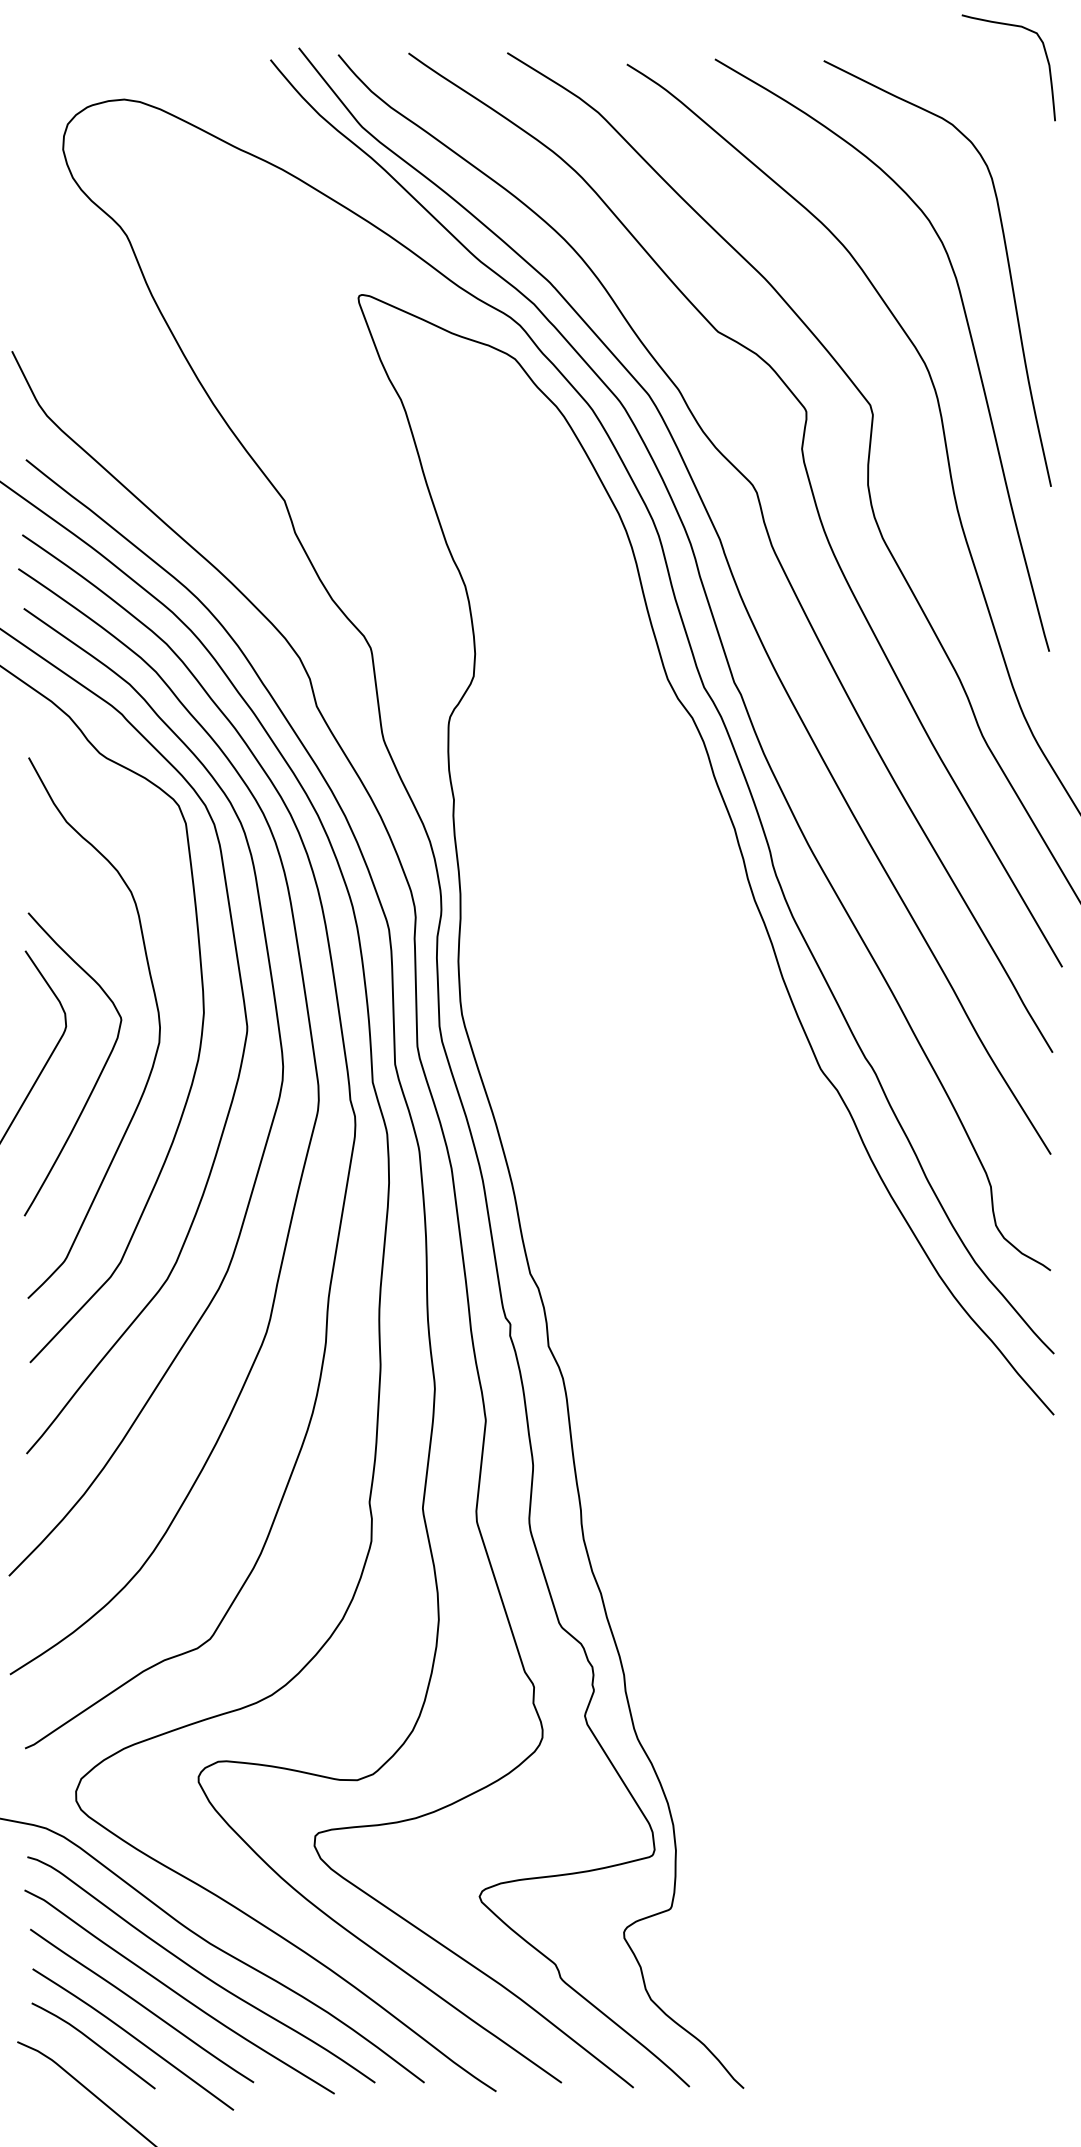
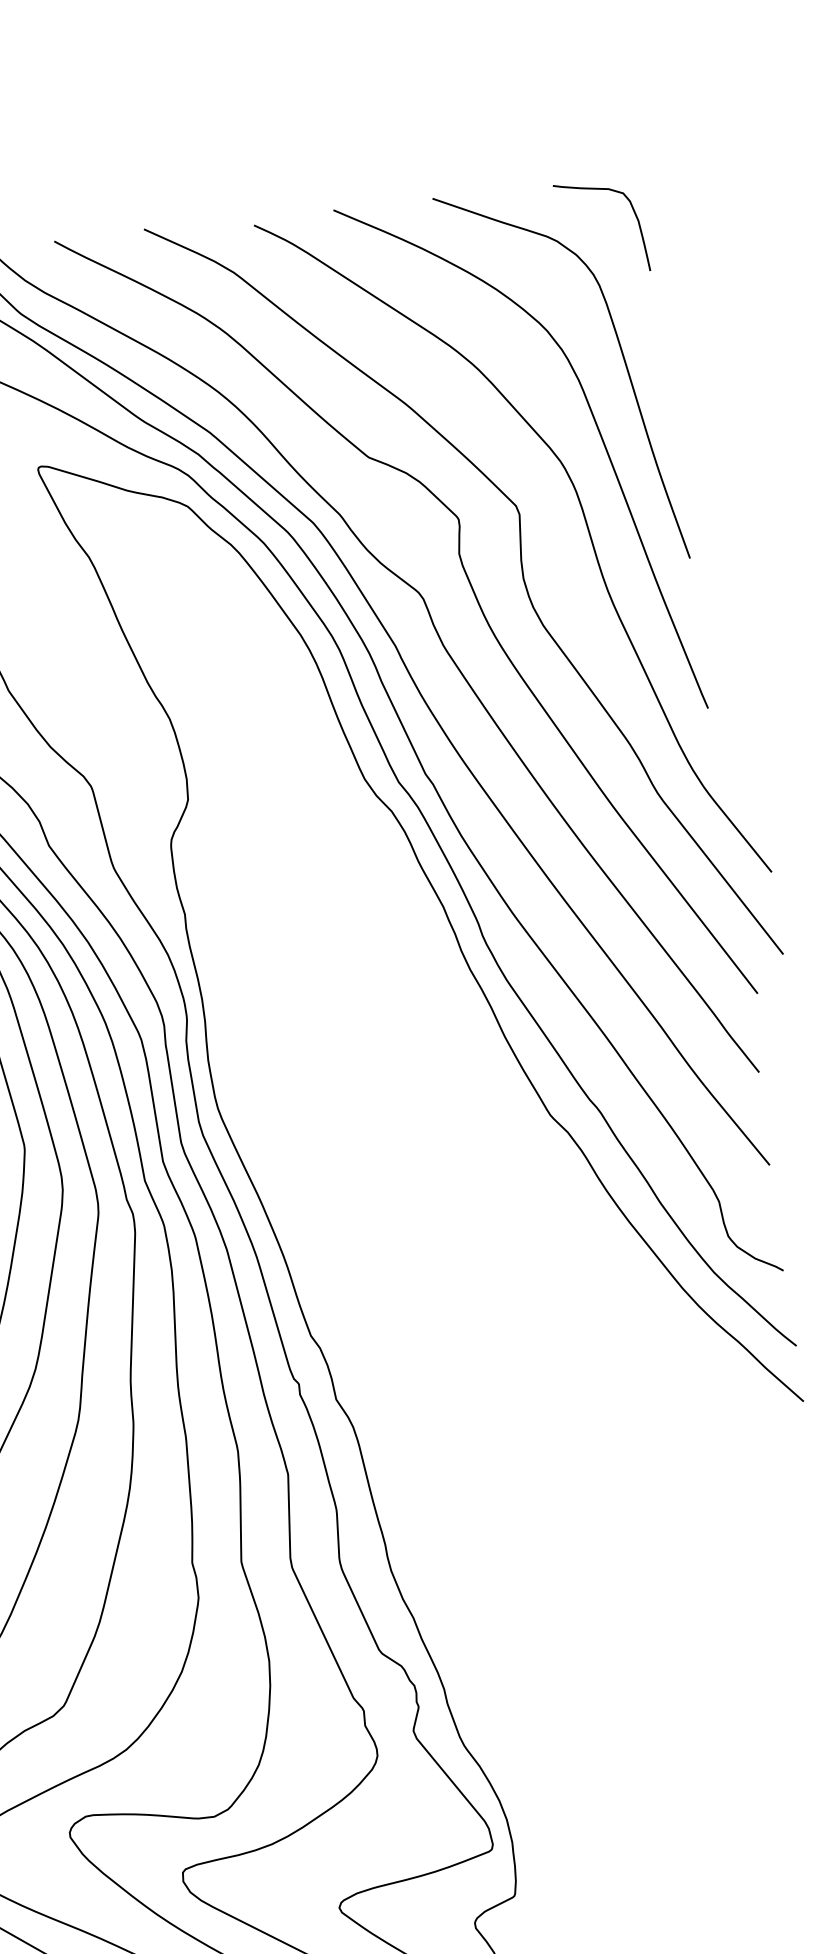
curve: (1046, 59) -> (635, 216), moved

